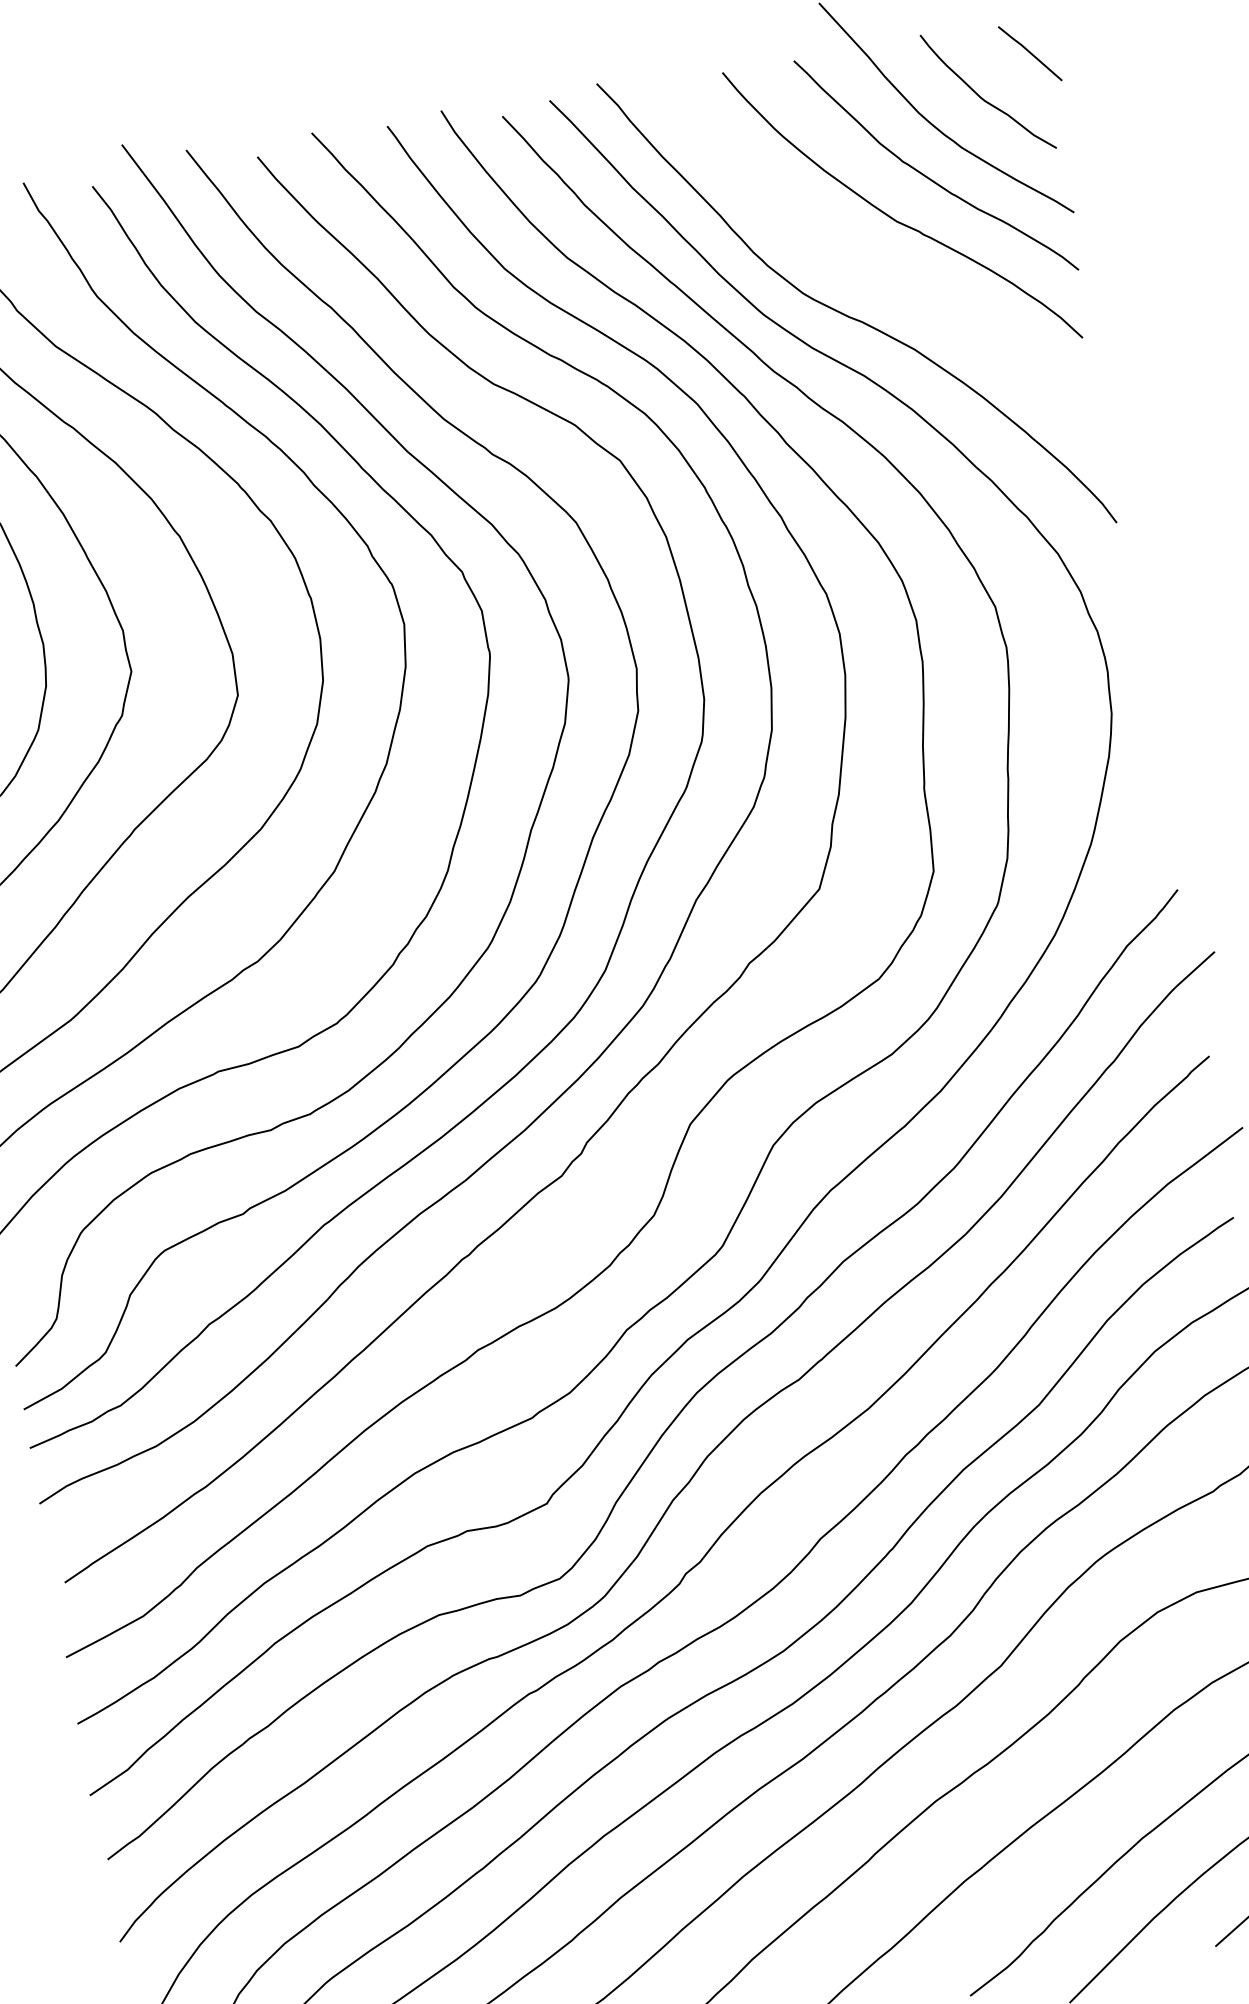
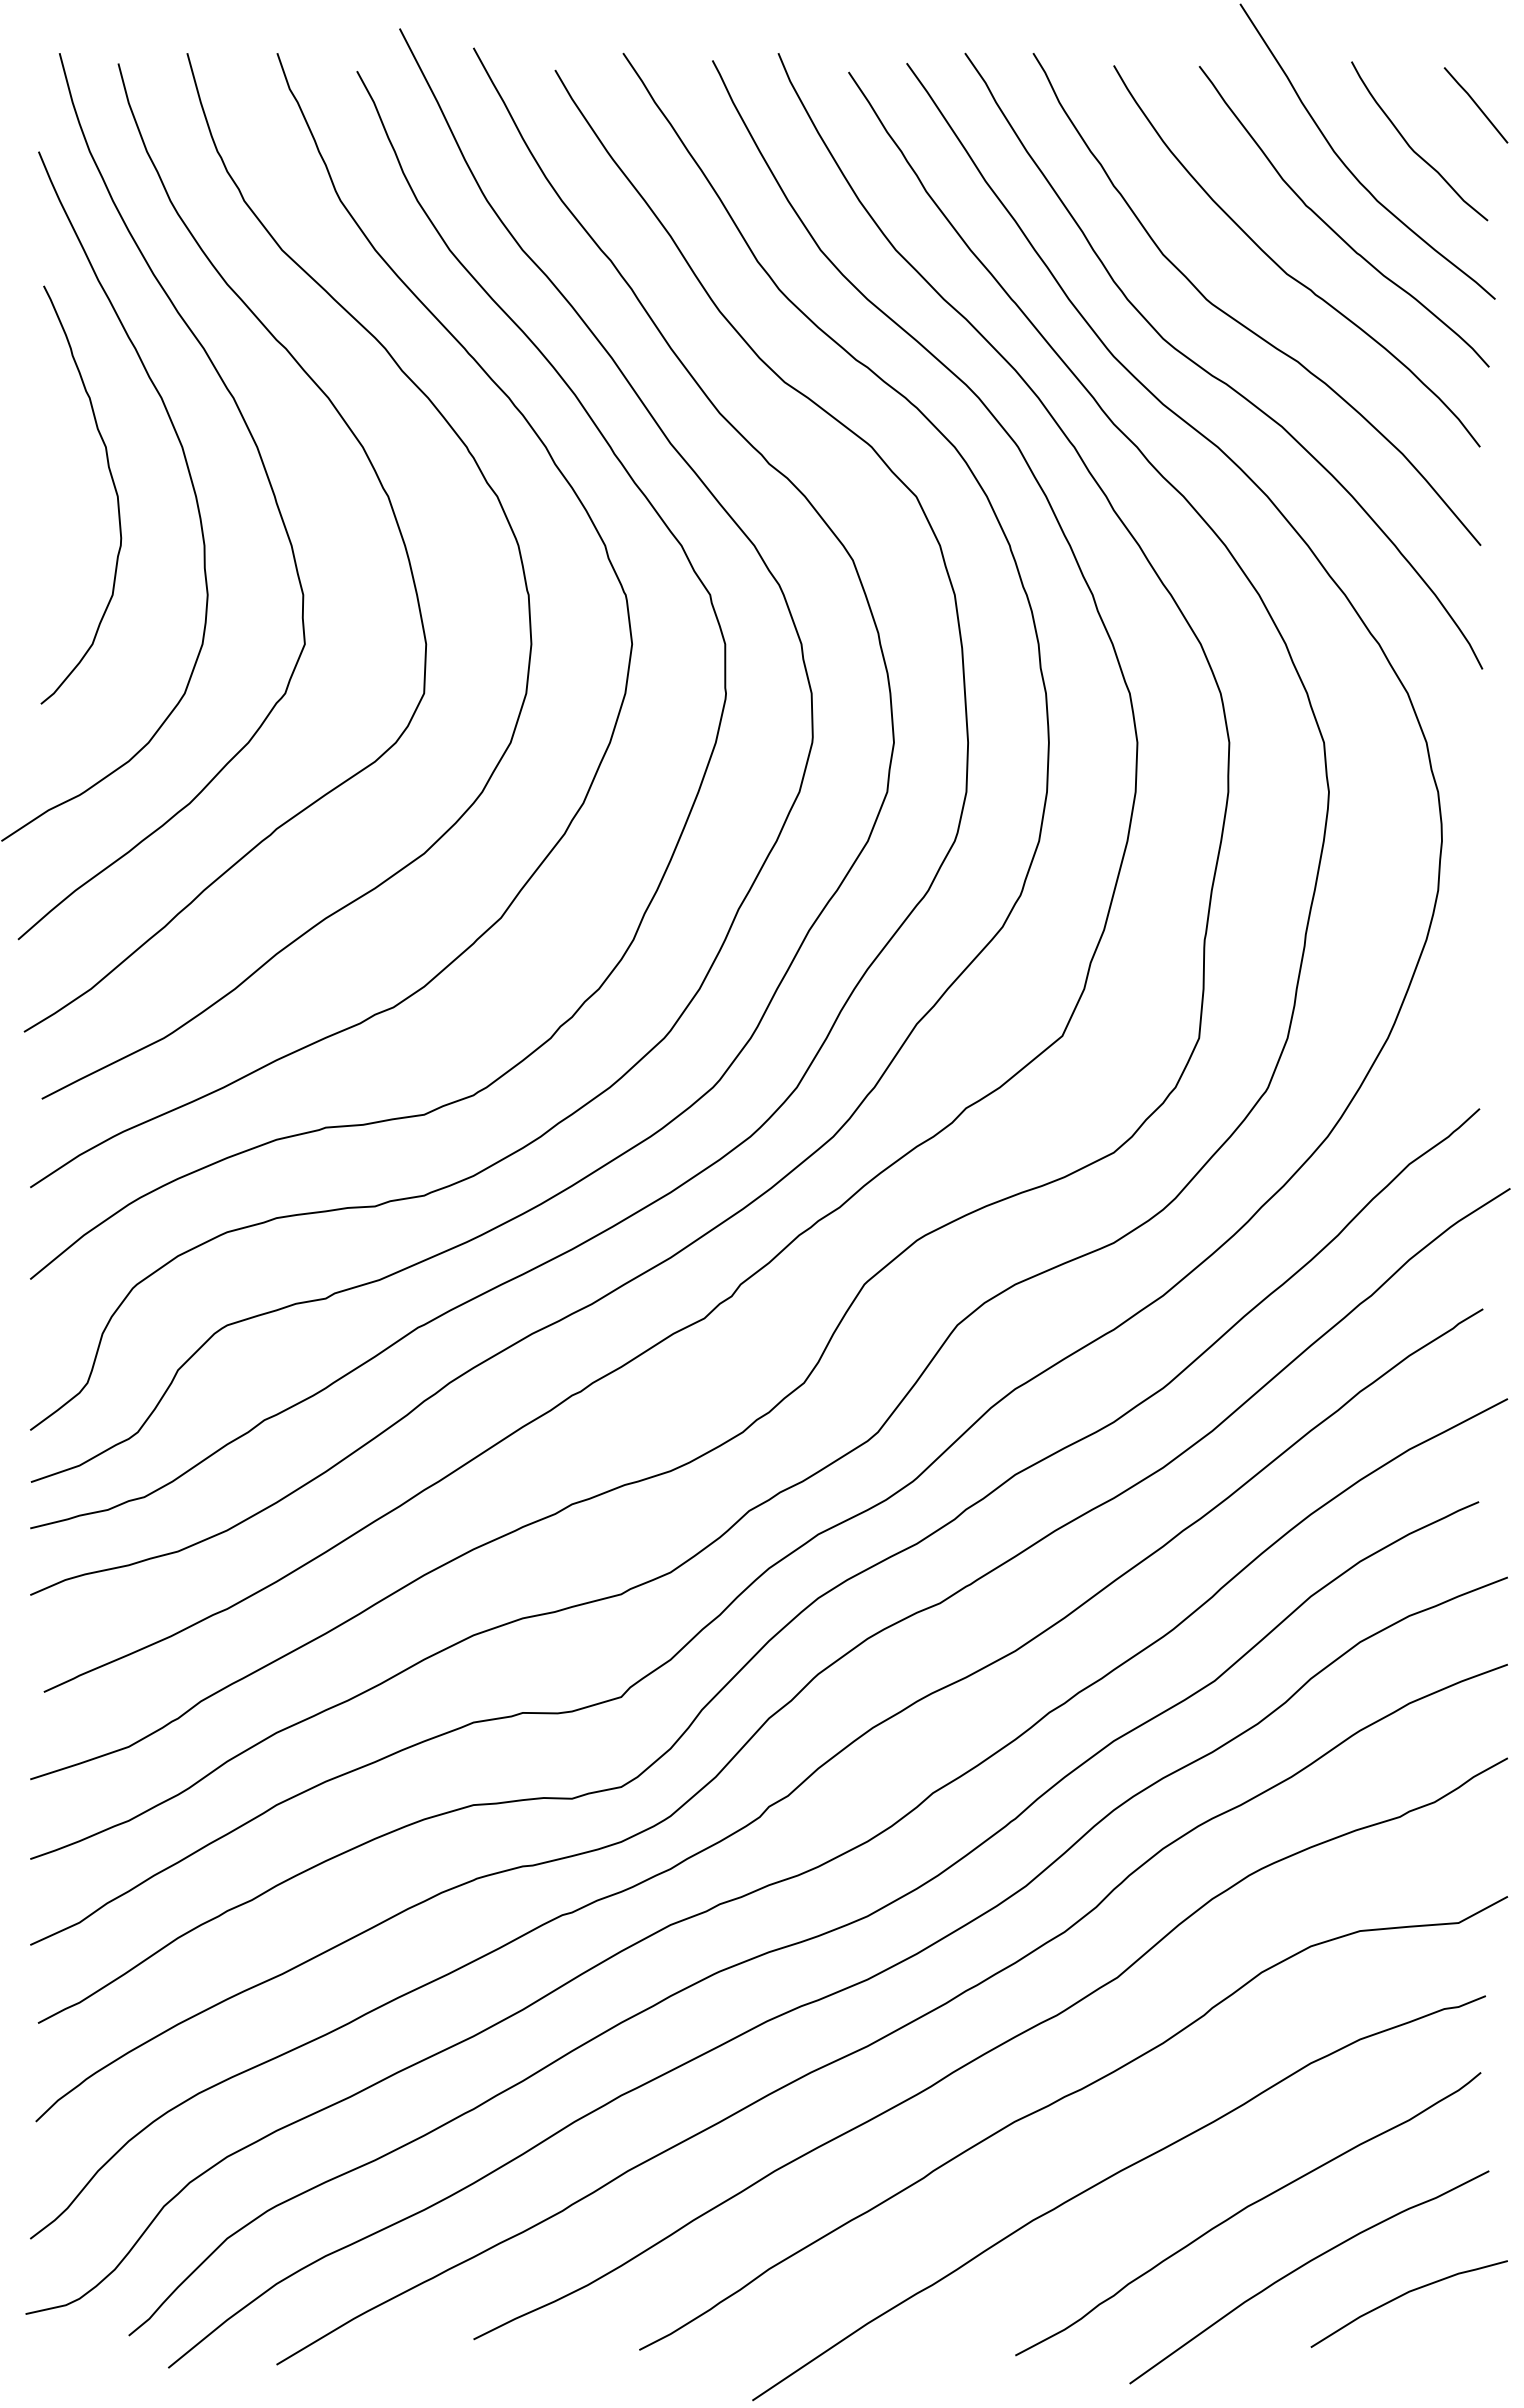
curve: (866, 269) -> (1242, 323), added

